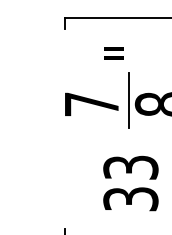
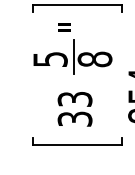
text: (91, 104) -> (50, 59), 7 -> 5

